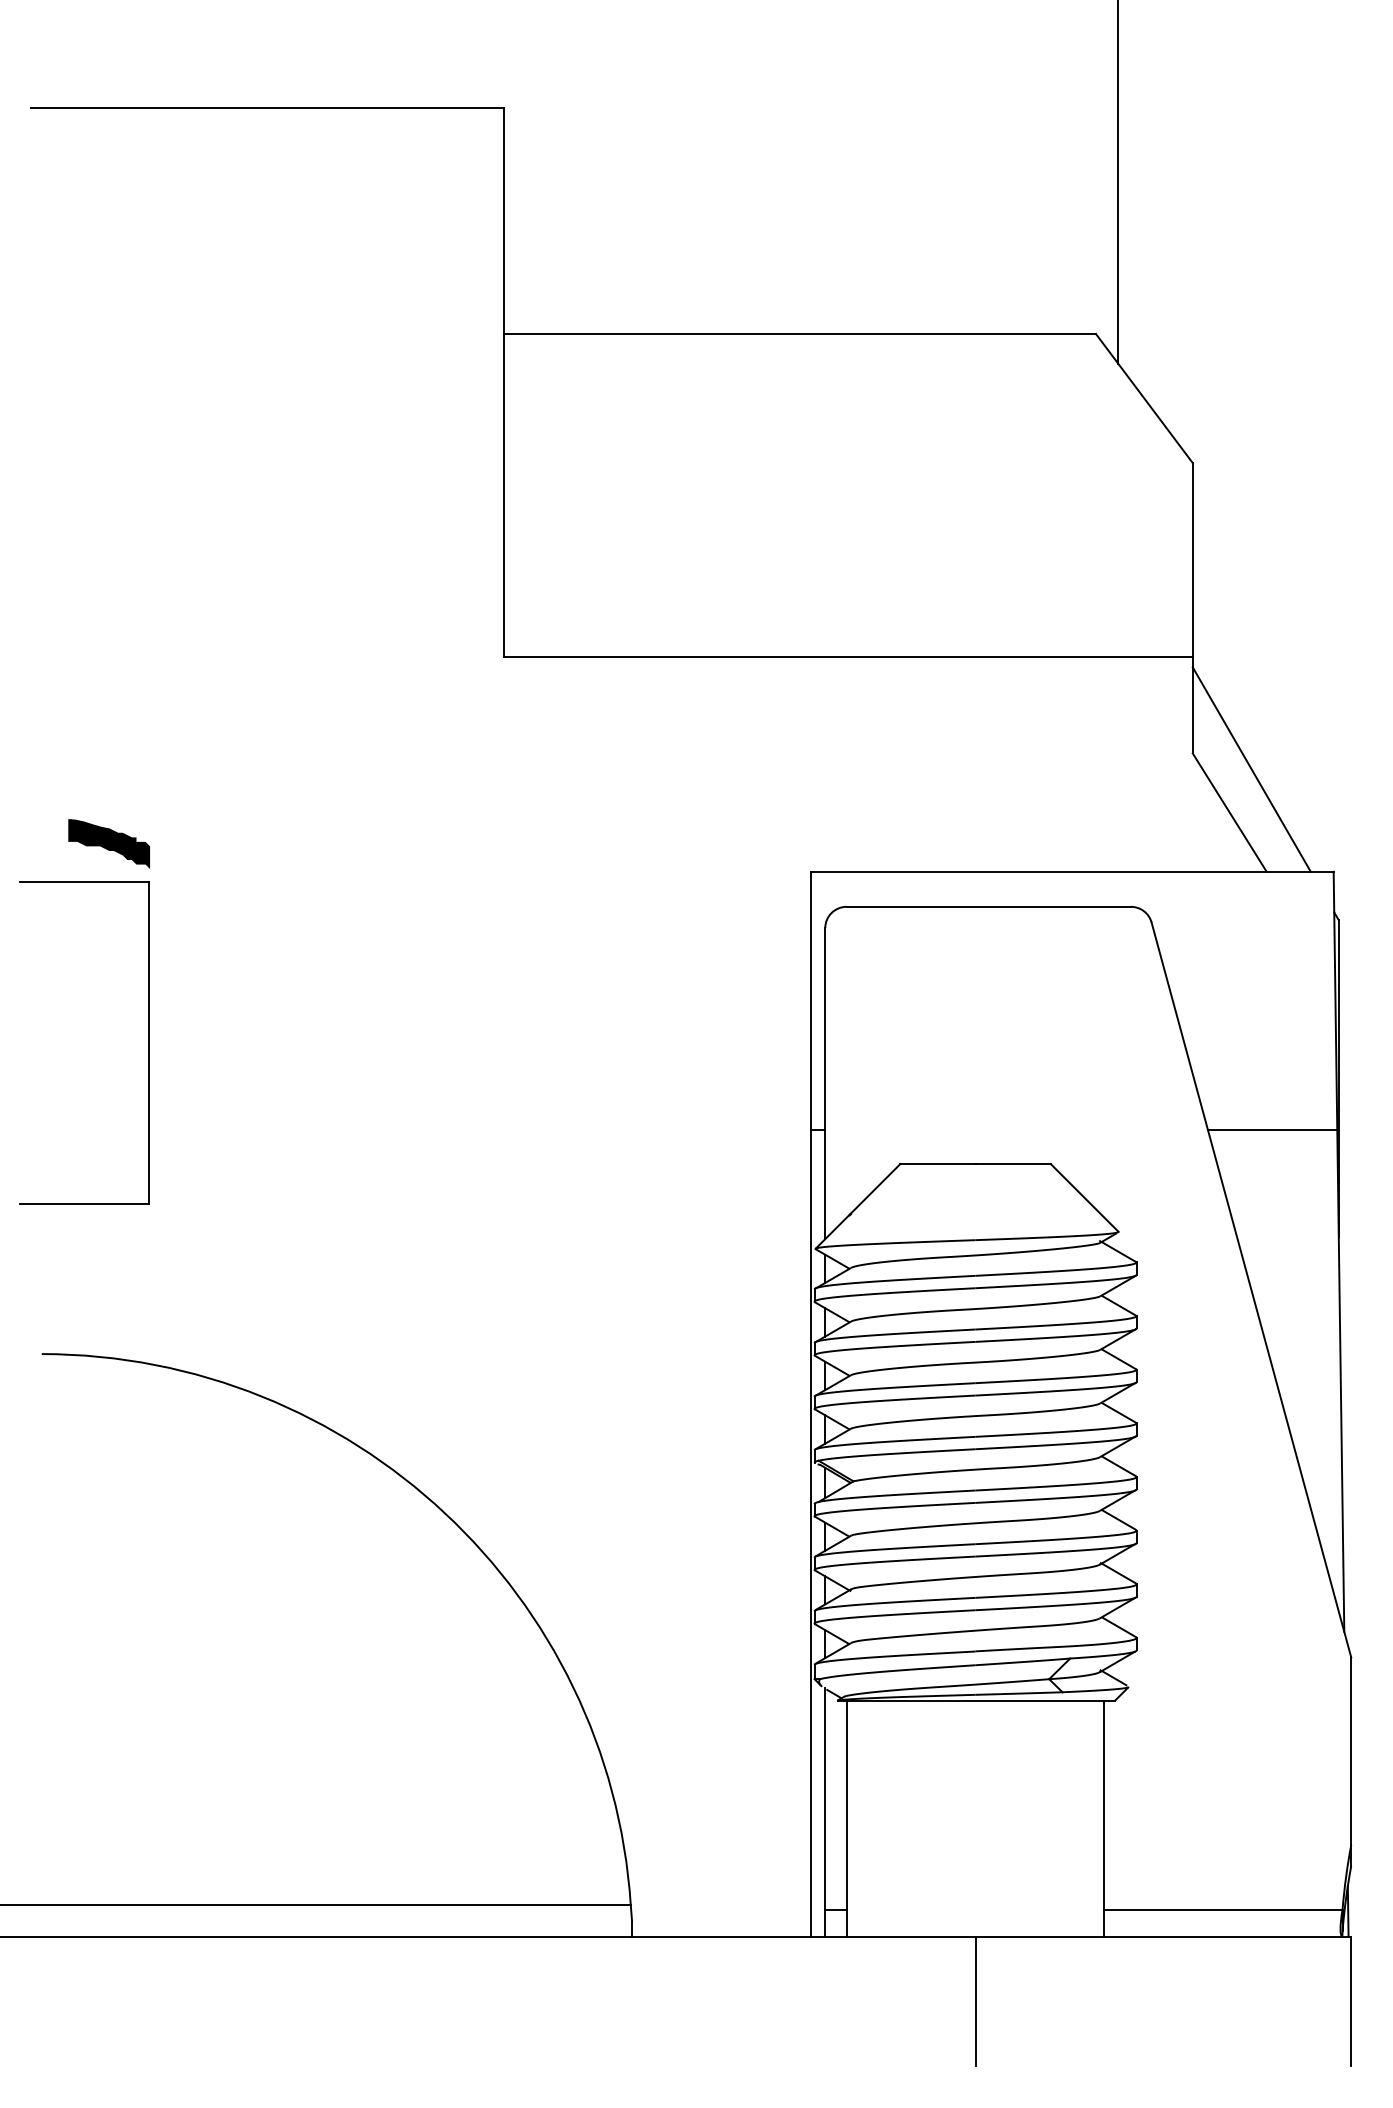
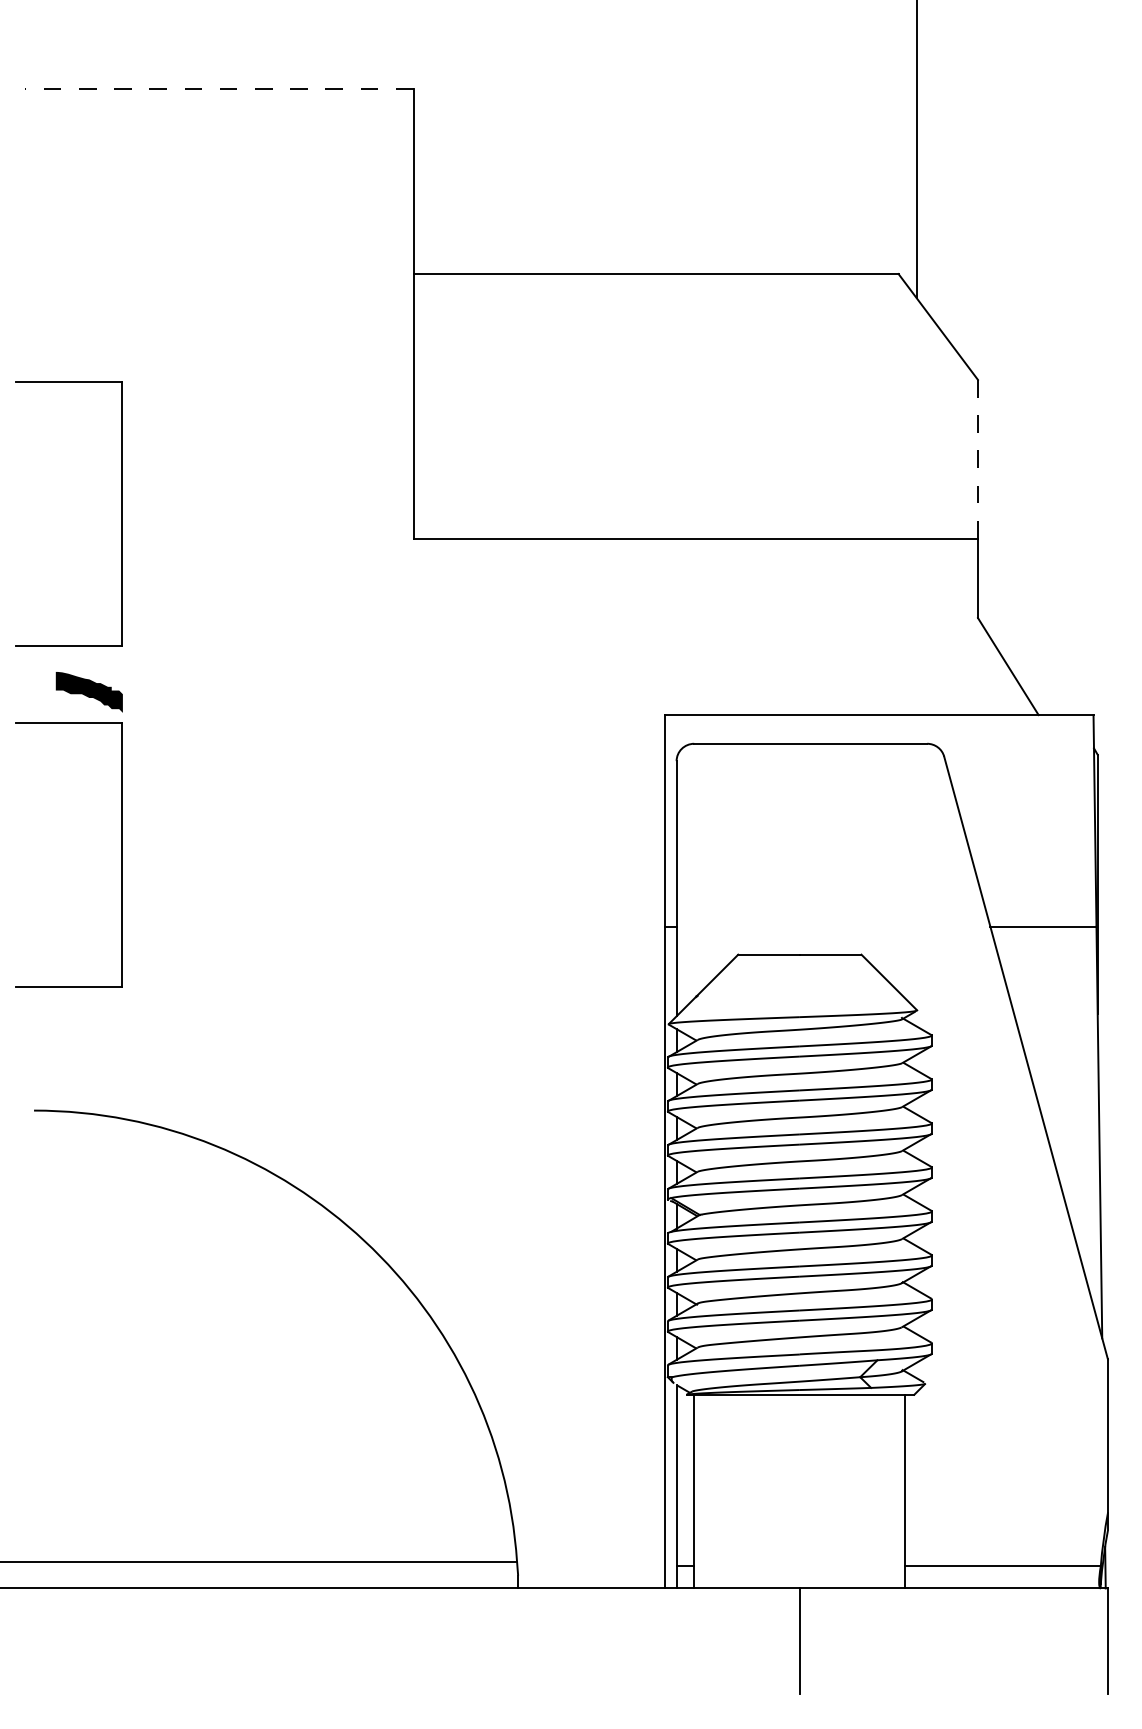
line: (266, 107) -> (218, 88), solid -> dashed
line: (1192, 560) -> (977, 459), solid -> dashed
part: (148, 625) -> (121, 513), added
line: (1250, 769) -> (1025, 631), removed

